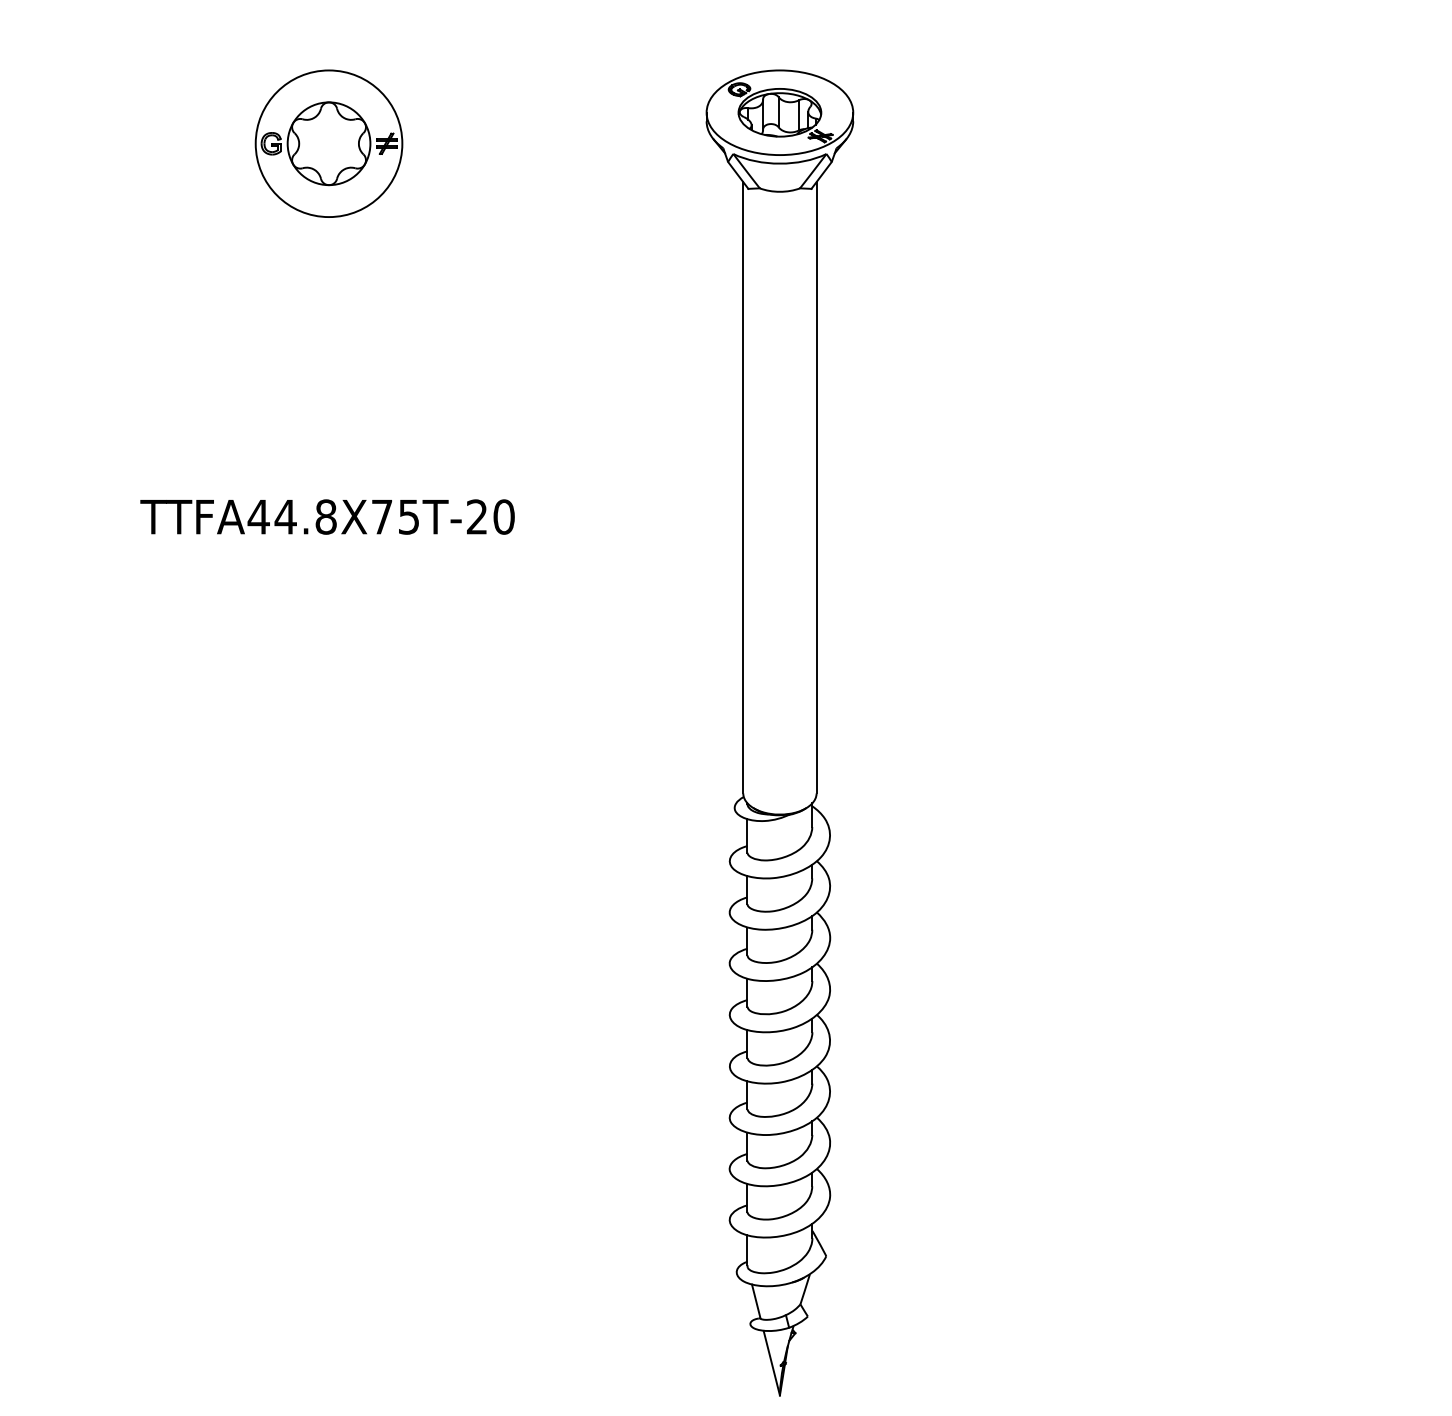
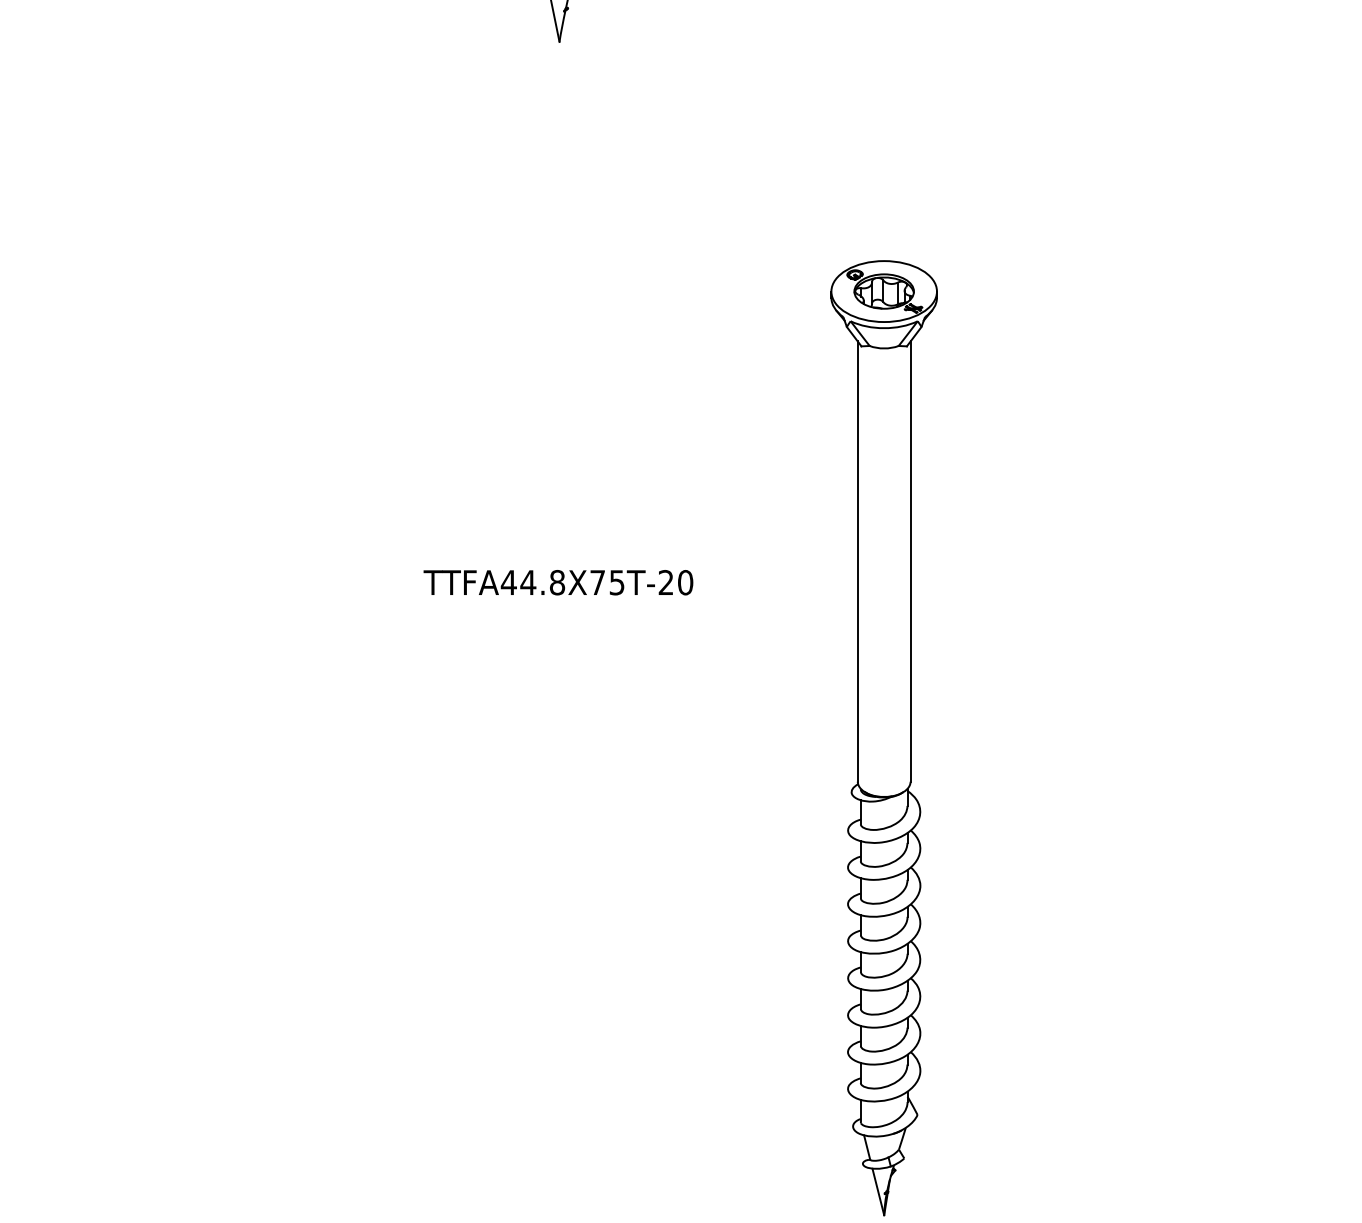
part: (329, 143) -> (559, 313), removed

